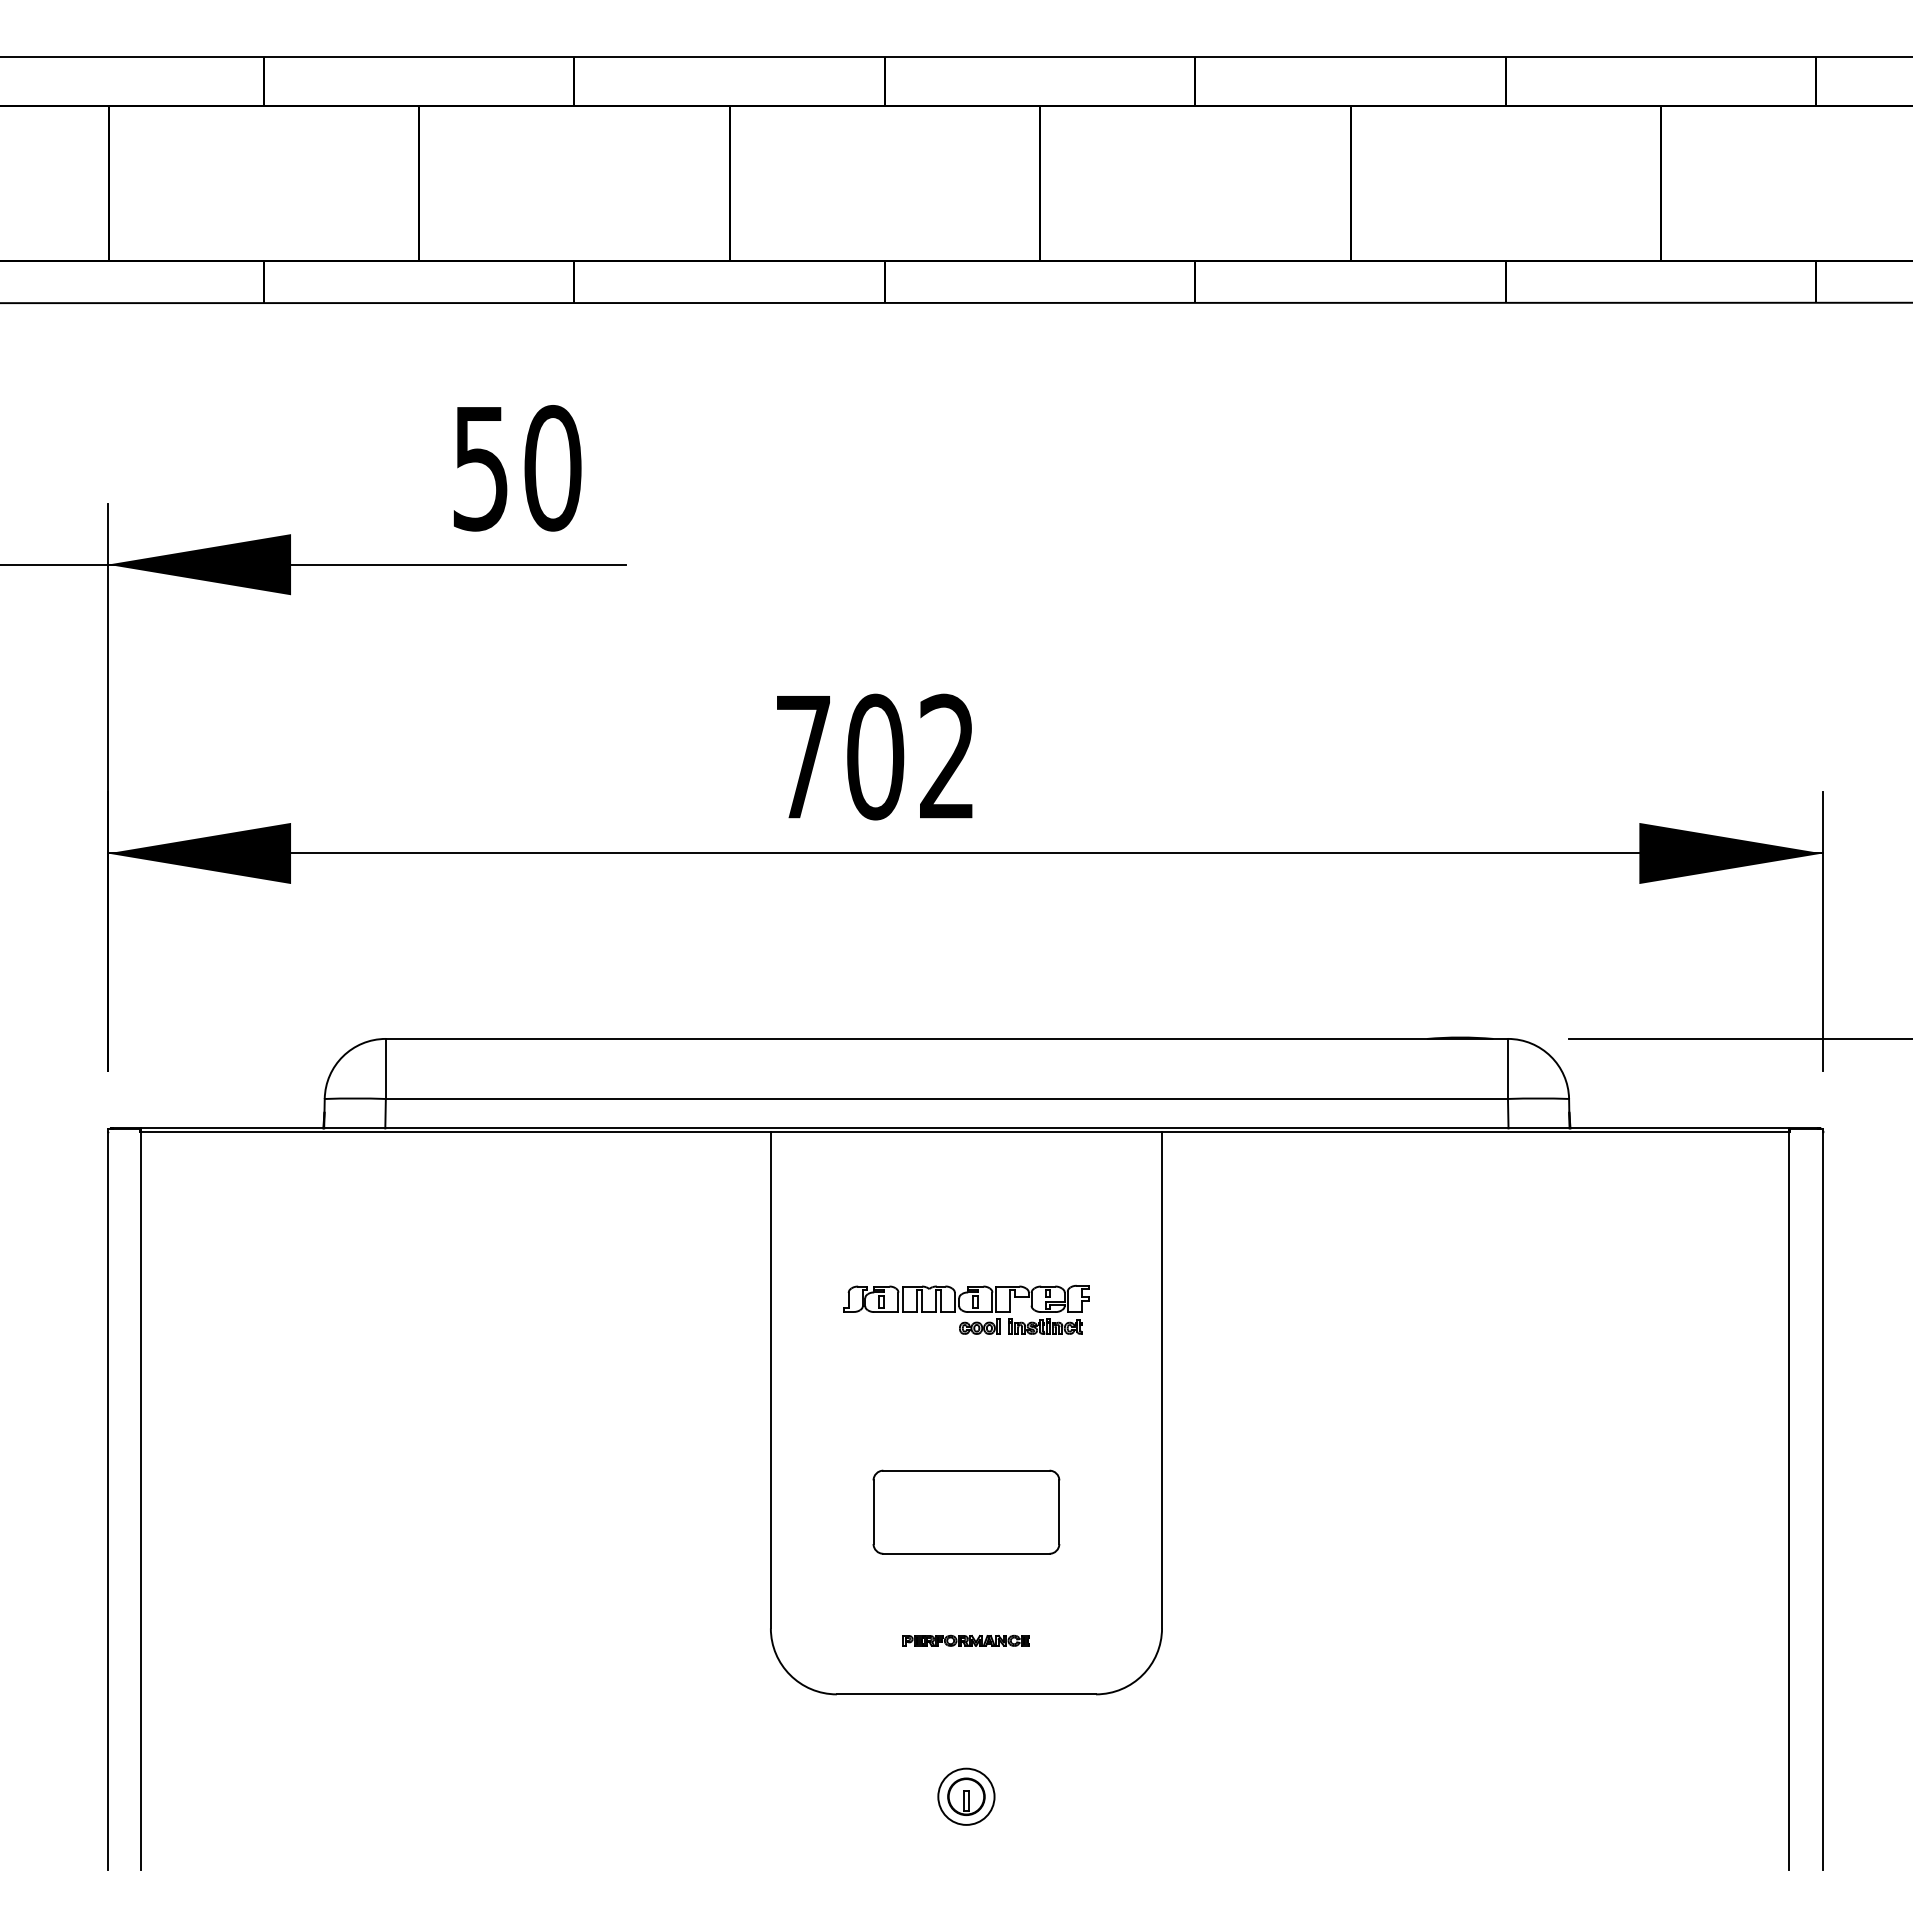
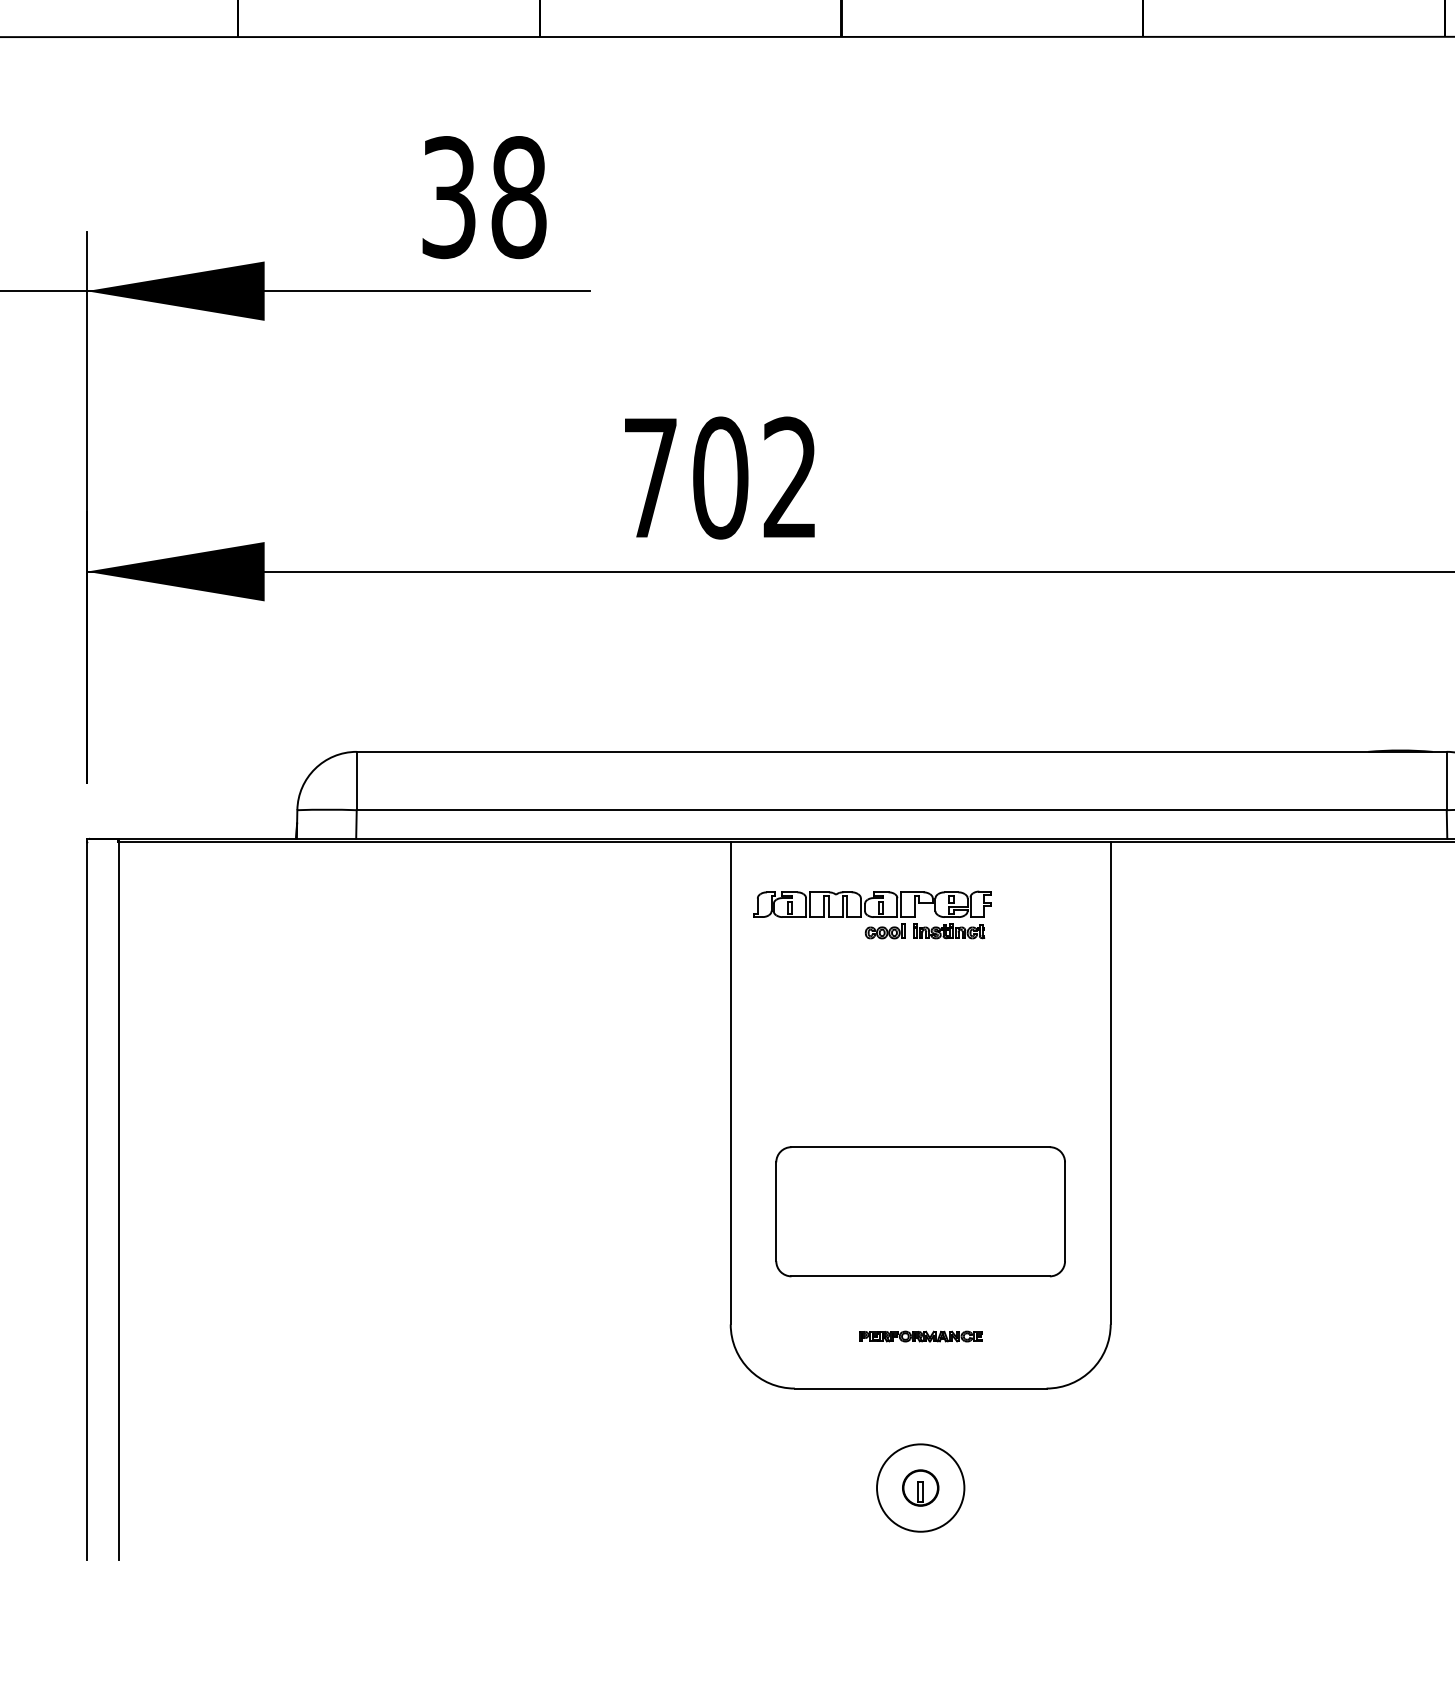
text: (517, 468) -> (484, 197), 50 -> 38
text: (874, 756) -> (719, 477), moved
part: (966, 1309) -> (872, 914), moved
part: (966, 1511) -> (920, 1210), size x1.6
circle: (966, 1796) -> (920, 1487), size x1.6

